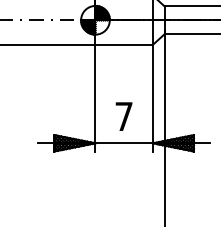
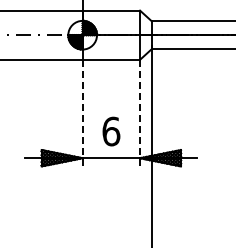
line: (153, 97) -> (140, 112), solid -> dashed
line: (95, 98) -> (82, 113), solid -> dashed
text: (124, 116) -> (111, 131), 7 -> 6

